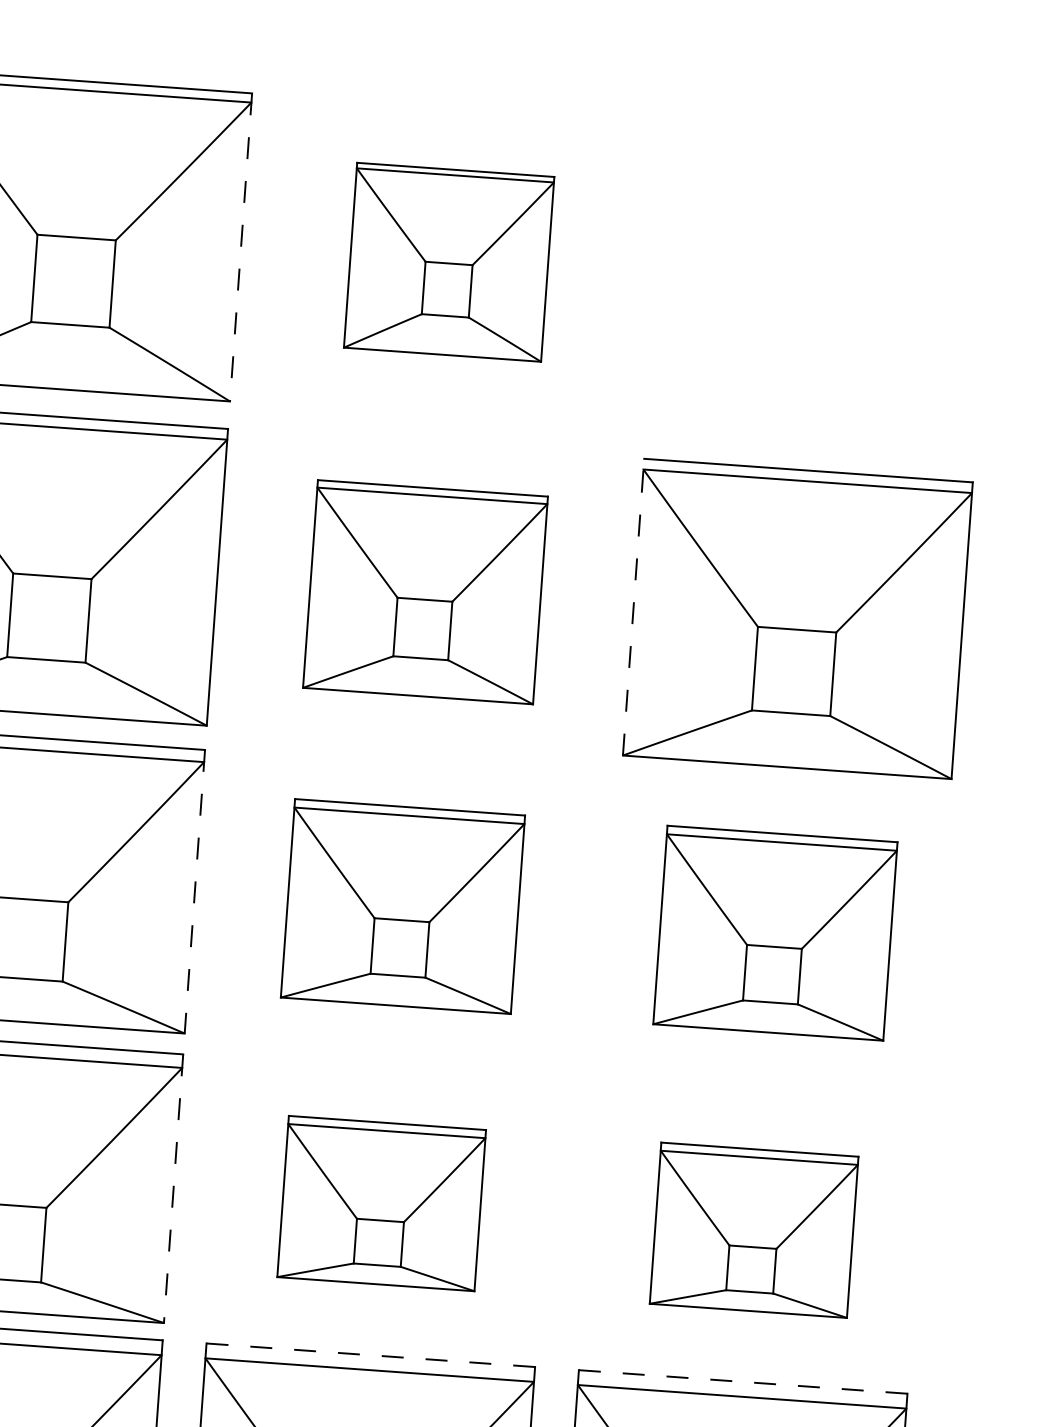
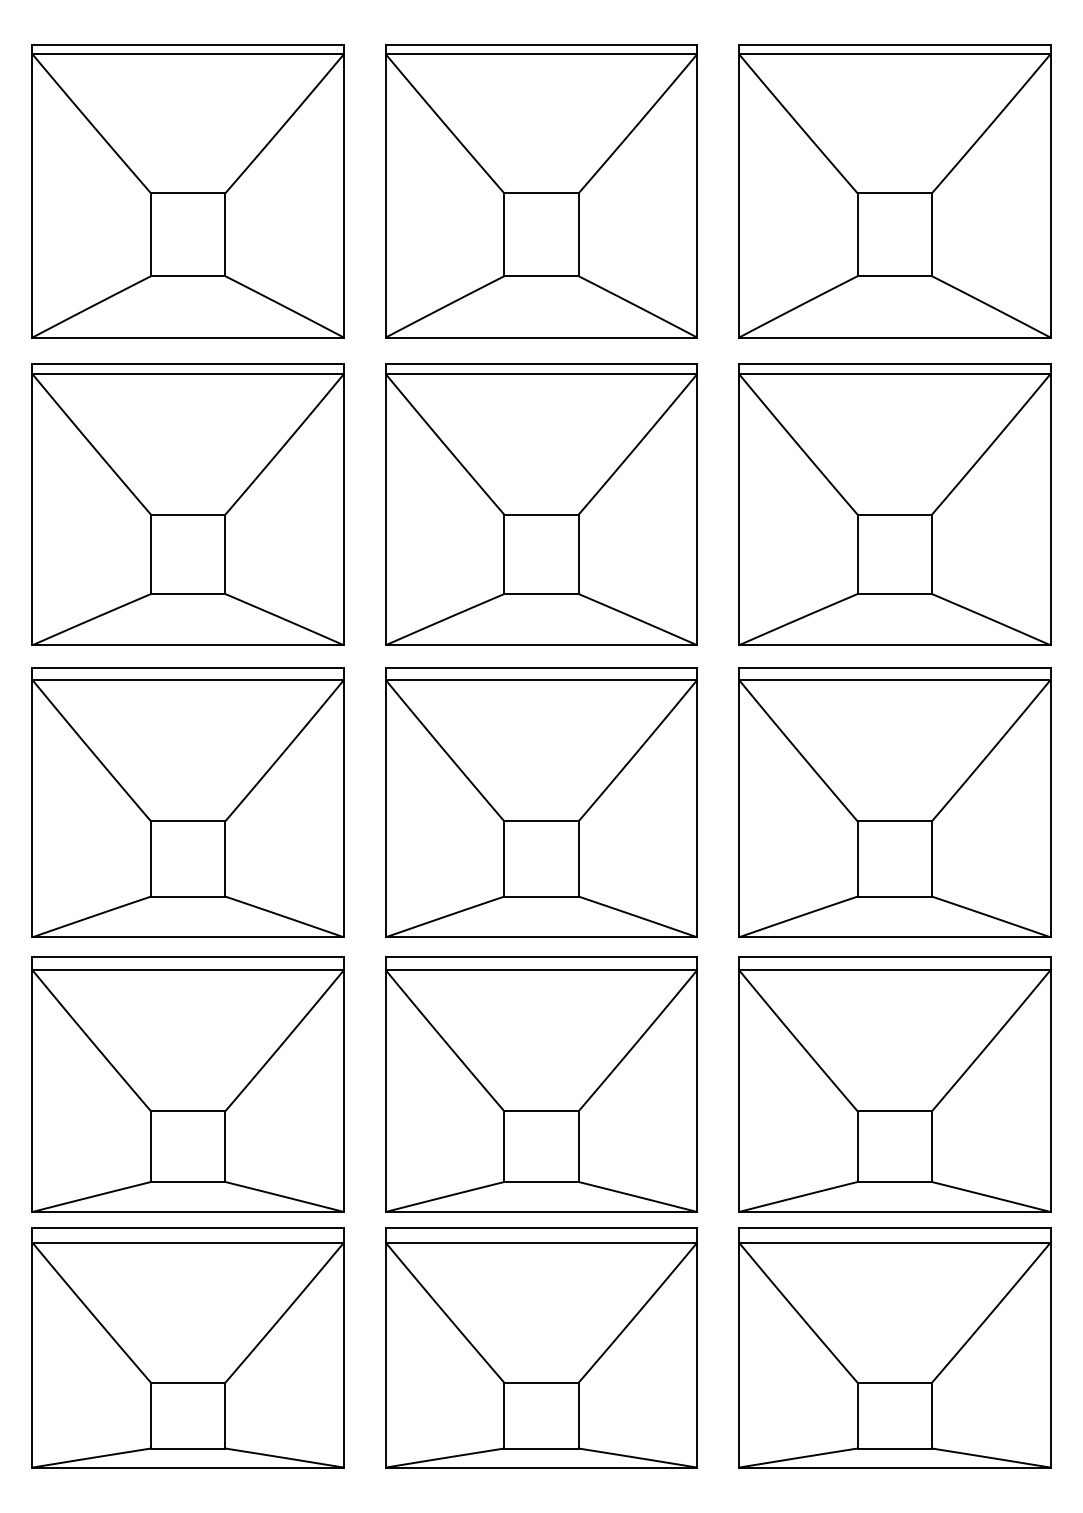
line: (241, 248) -> (344, 192), dashed -> solid
part: (449, 262) -> (541, 191), size x1.67
part: (821, 288) -> (894, 191), added
part: (425, 592) -> (541, 504), size x1.43
line: (633, 607) -> (738, 504), dashed -> solid
line: (195, 891) -> (344, 802), dashed -> solid
part: (402, 906) -> (541, 802), size x1.43
part: (775, 932) -> (894, 802), size x1.43
line: (173, 1189) -> (344, 1085), dashed -> solid
part: (381, 1203) -> (541, 1084), size x1.67
part: (753, 1230) -> (894, 1084), size x1.67
line: (370, 1355) -> (541, 1228), dashed -> solid
line: (742, 1381) -> (894, 1228), dashed -> solid

